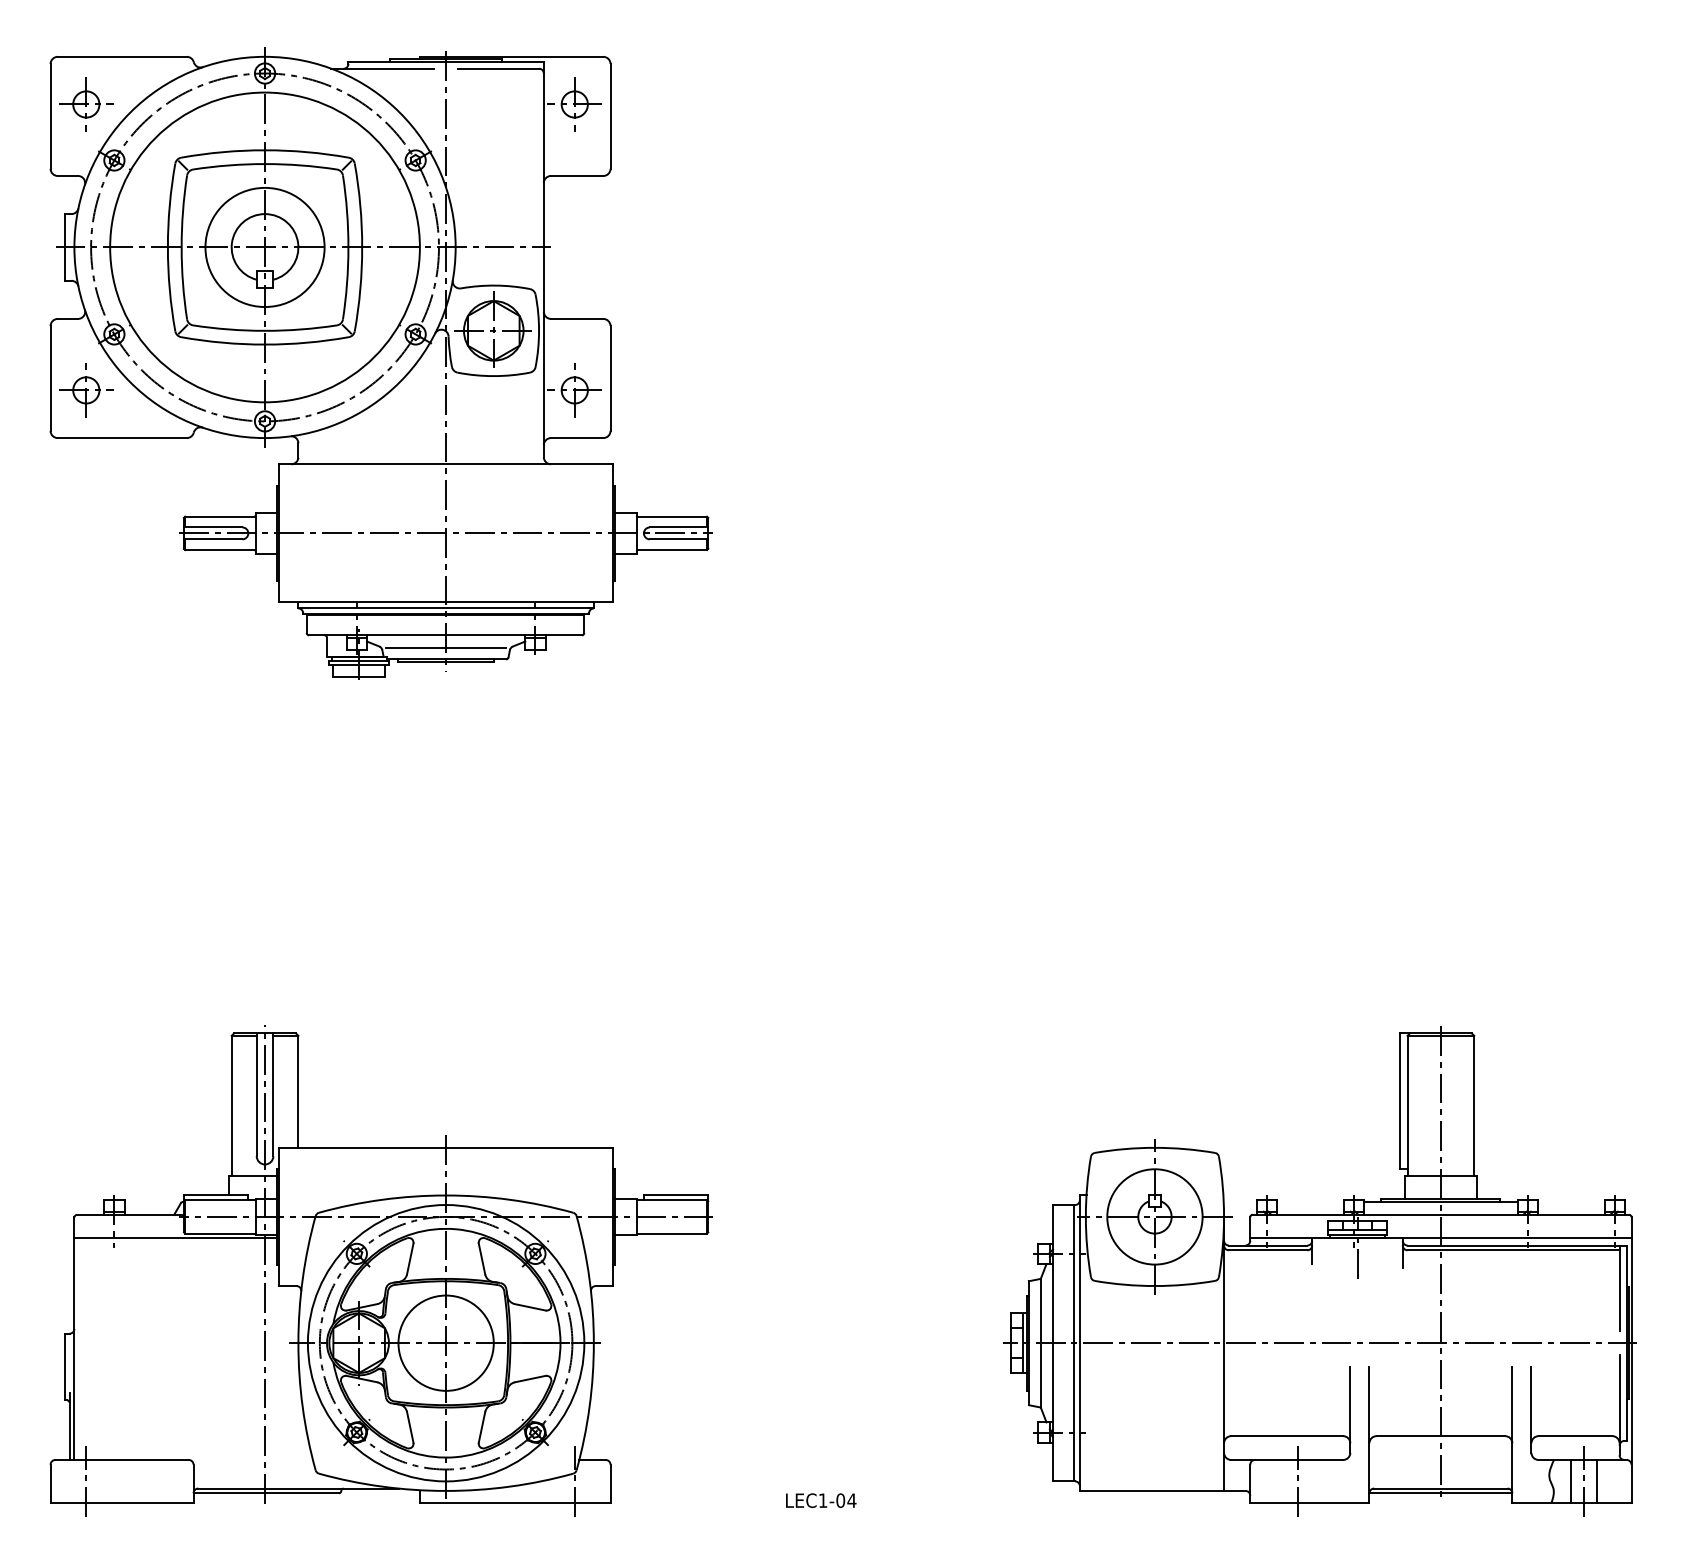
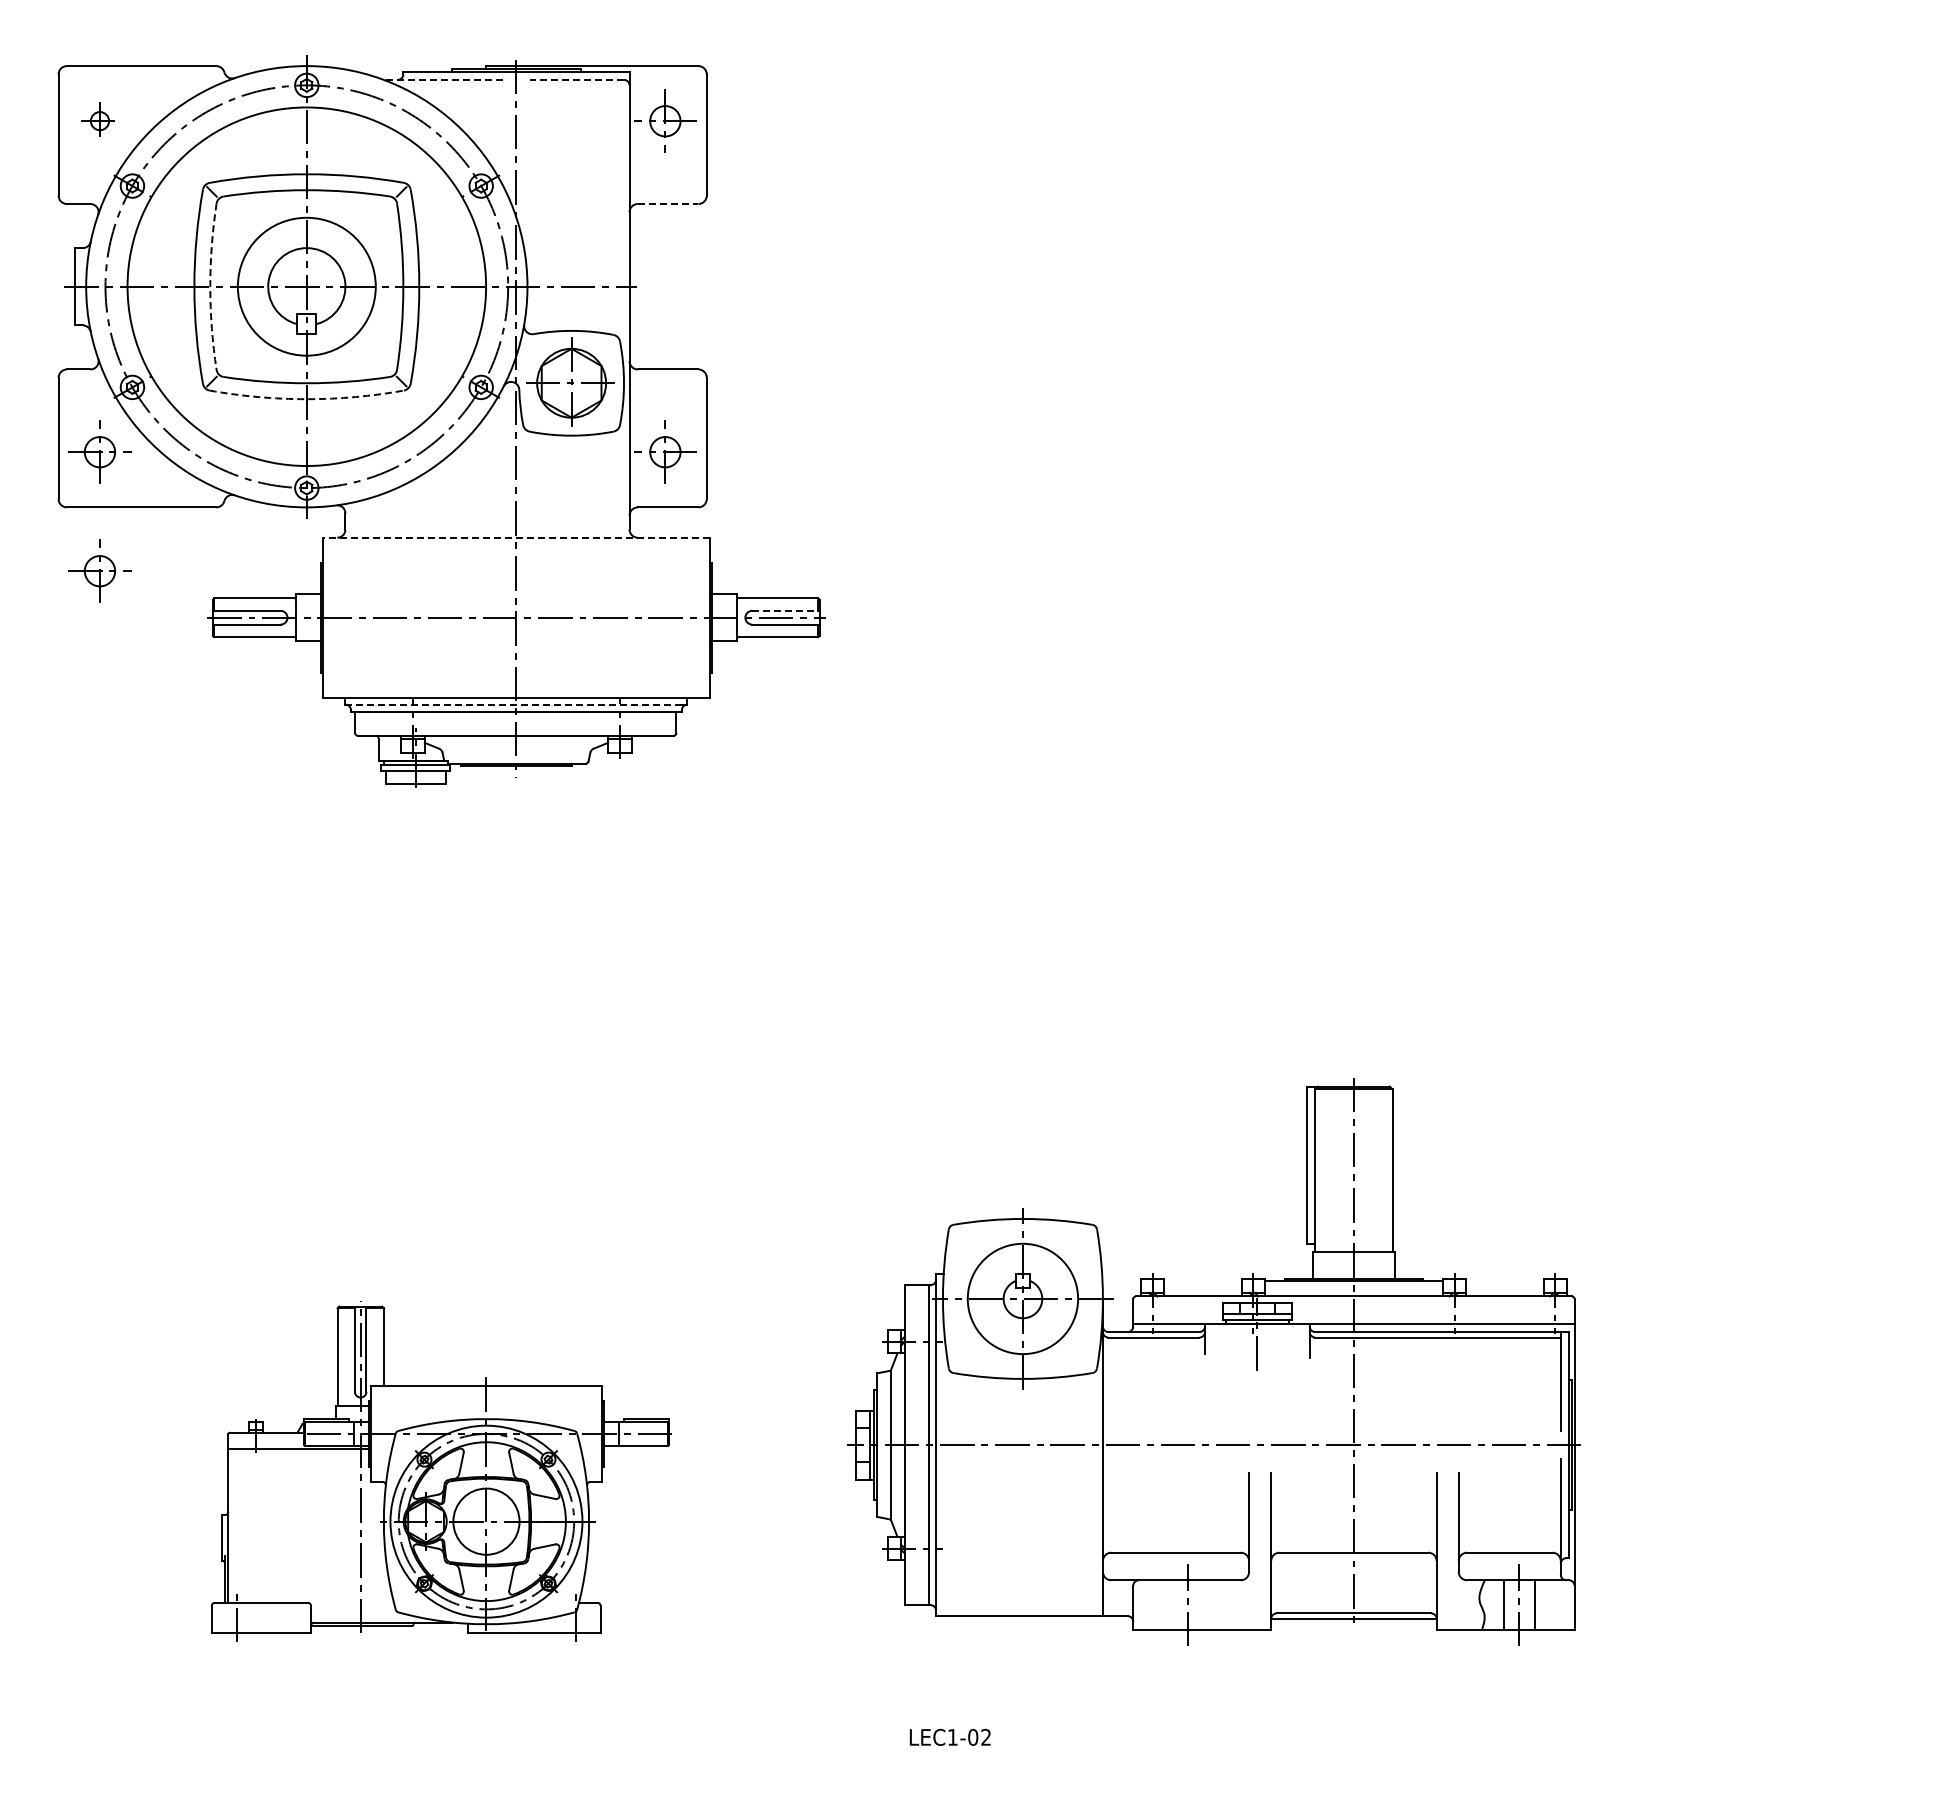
line: (383, 68) -> (443, 79), solid -> dashed
line: (498, 68) -> (577, 79), solid -> dashed
part: (85, 103) -> (99, 120), size x0.6
line: (577, 176) -> (668, 204), solid -> dashed
arc: (181, 247) -> (210, 286), solid -> dashed
arc: (264, 344) -> (306, 399), solid -> dashed
line: (445, 464) -> (515, 537), solid -> dashed
part: (85, 492) -> (99, 570), added
line: (679, 527) -> (786, 610), solid -> dashed
line: (443, 608) -> (513, 704), solid -> dashed
line: (446, 647) -> (516, 749), removed
part: (381, 1270) -> (441, 1471), size x0.6
part: (1319, 1270) -> (1213, 1361), moved
text: (851, 1499) -> (985, 1736), LEC1-04 -> LEC1-02

